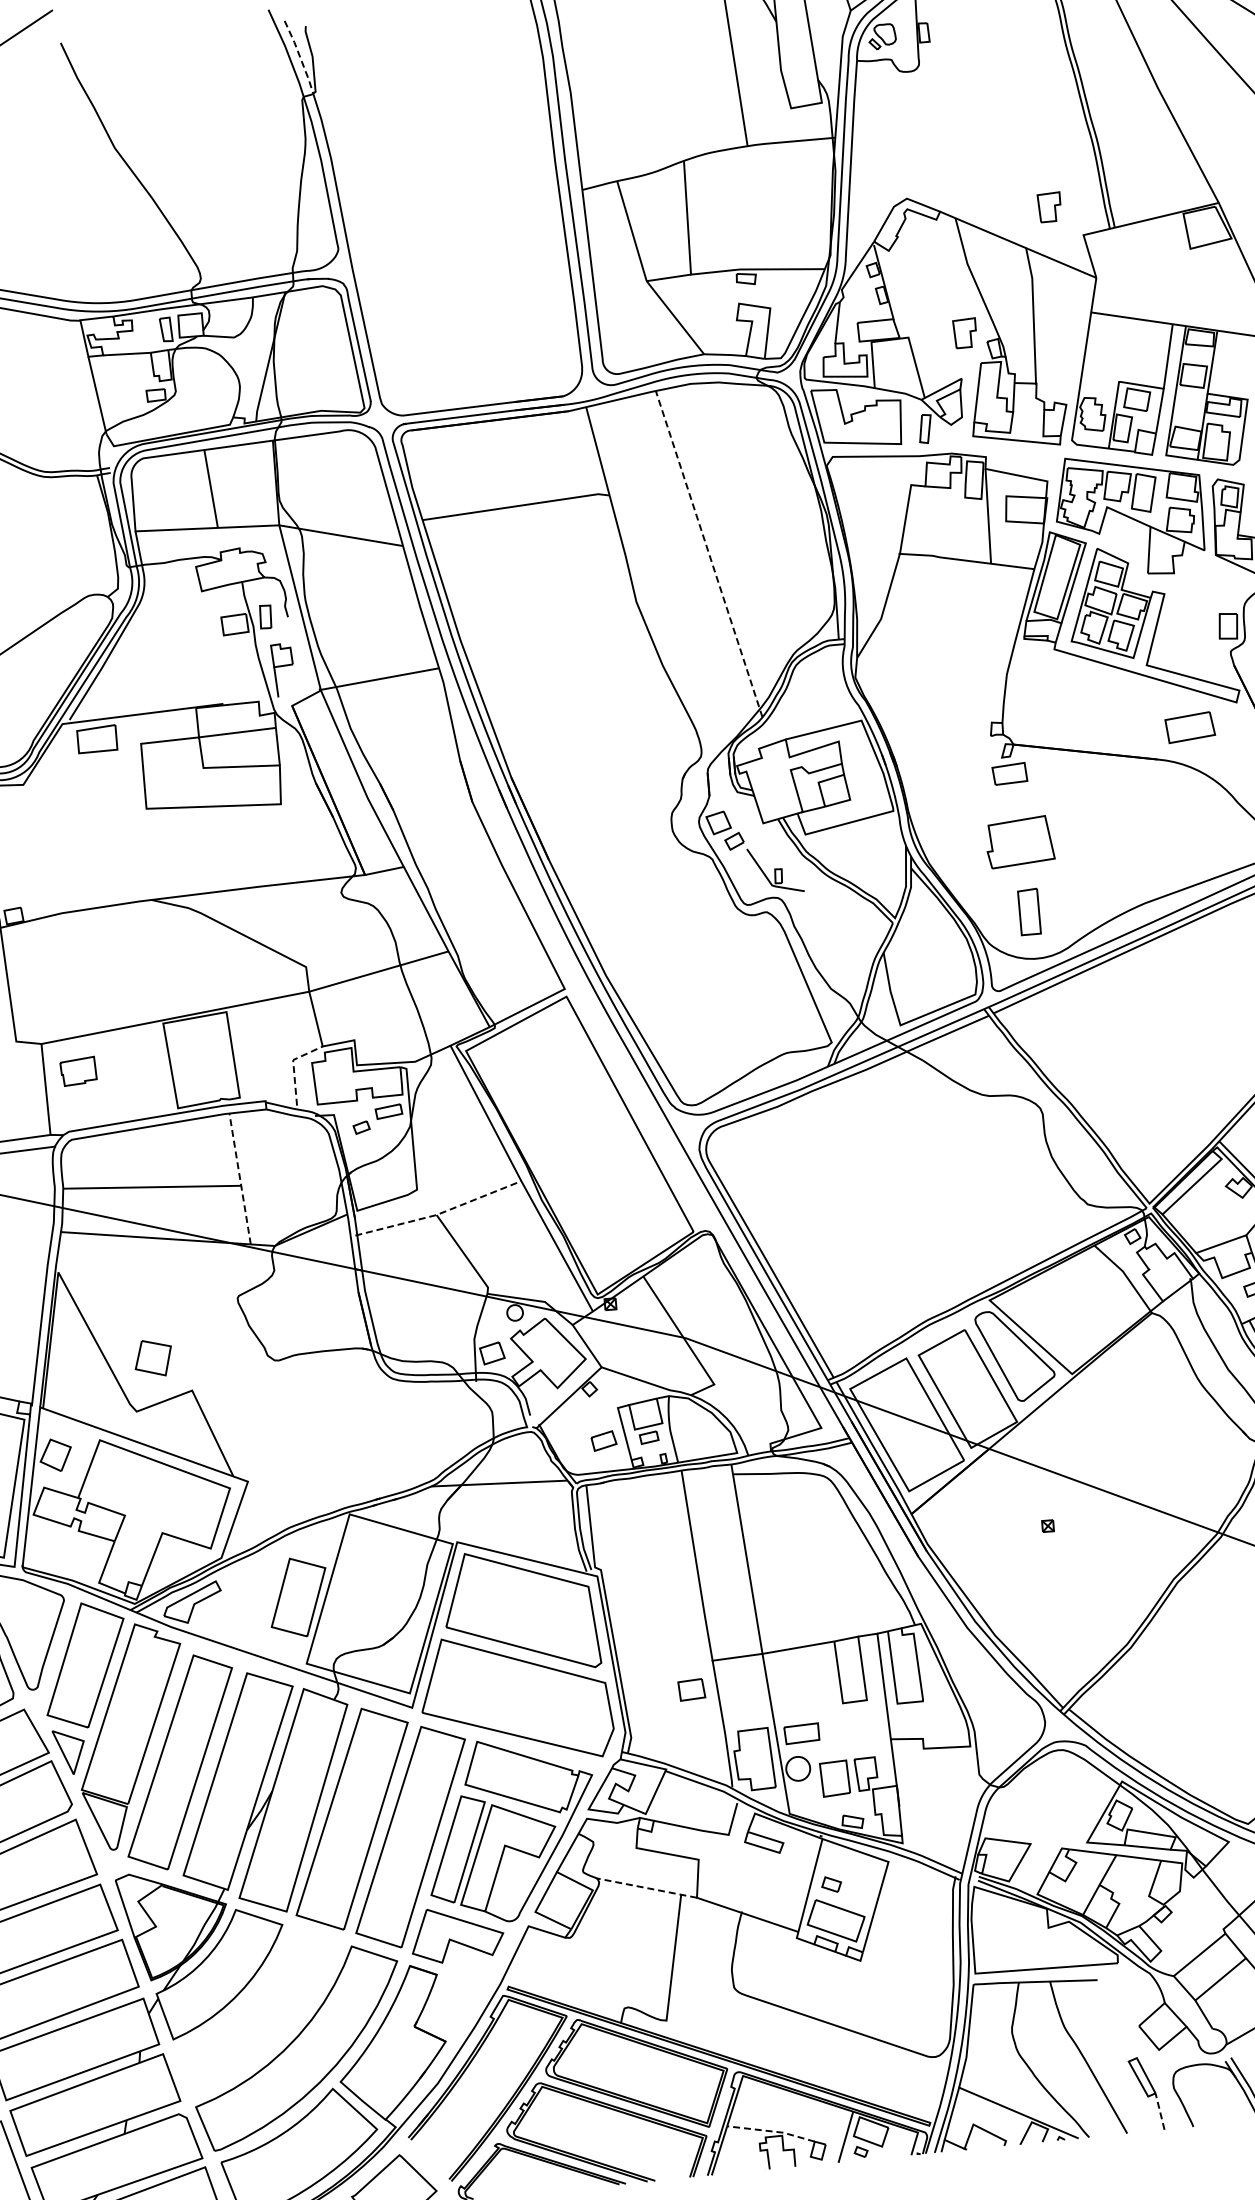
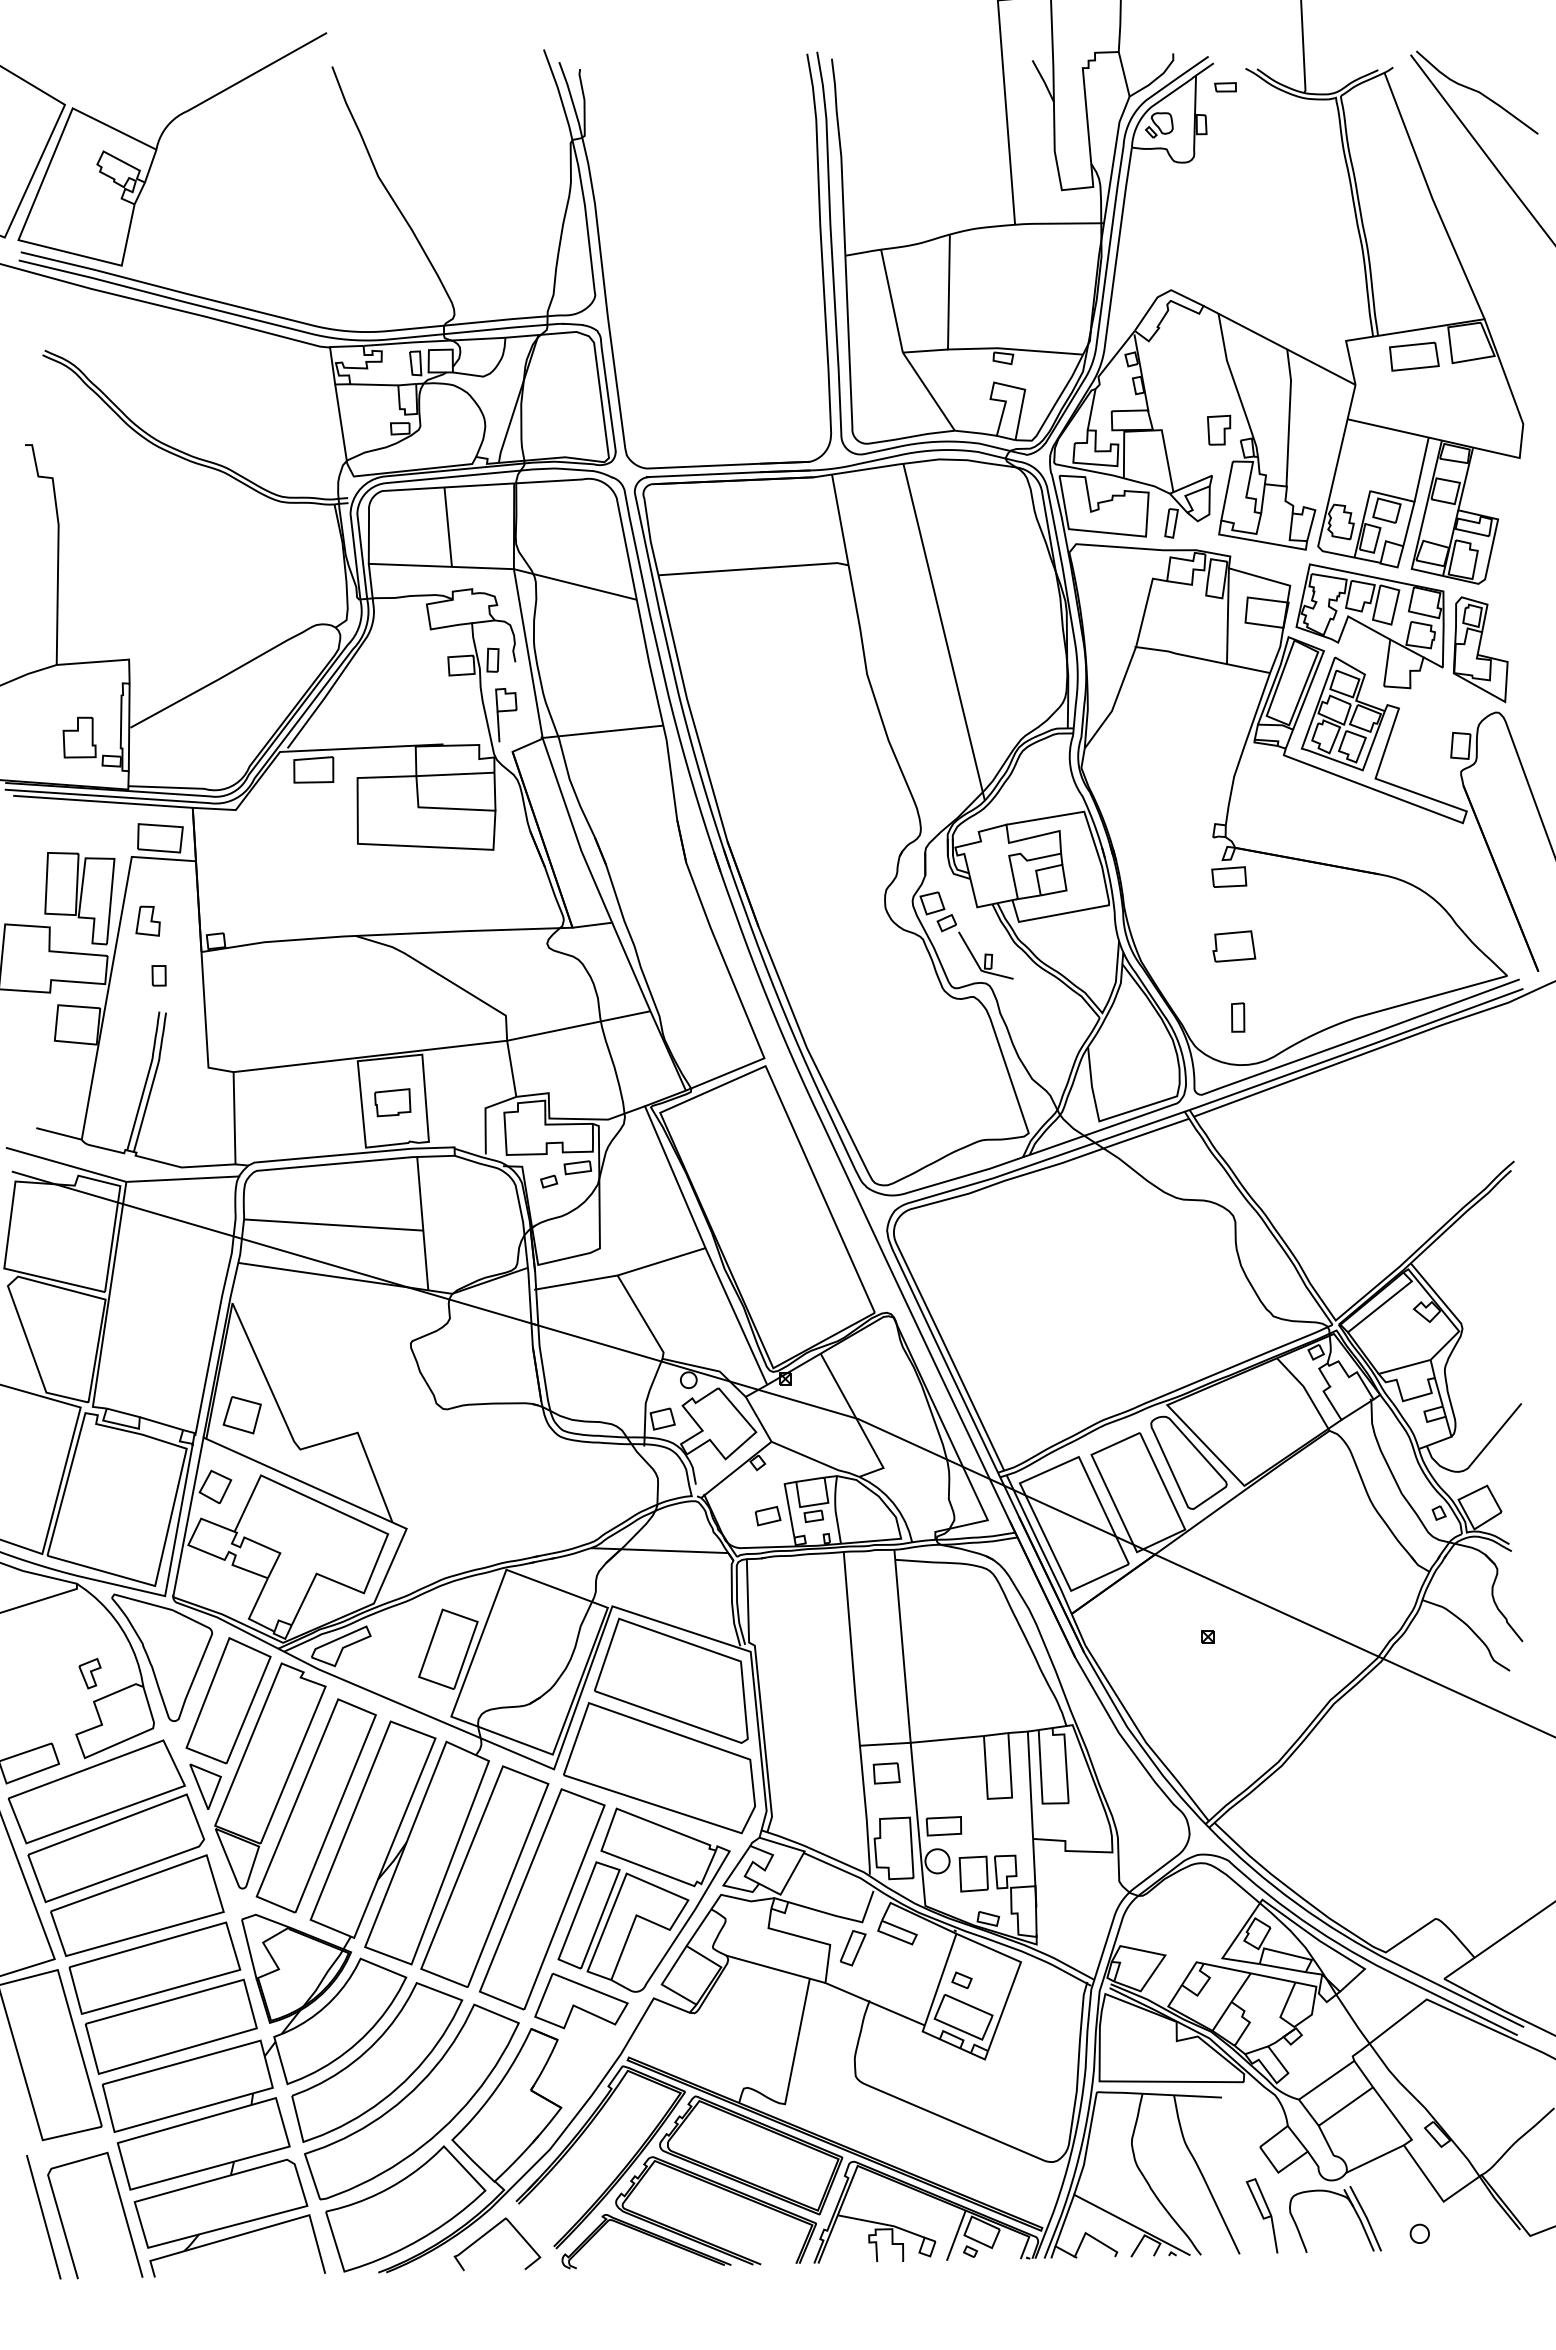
line: (300, 57) -> (572, 100), dashed -> solid
part: (1049, 206) -> (1314, 309), removed
line: (709, 554) -> (944, 632), dashed -> solid
part: (1190, 727) -> (1414, 356), moved
part: (1020, 842) -> (1234, 946), size x0.62
part: (1029, 911) -> (1238, 1017), size x0.62
line: (293, 1066) -> (485, 1114), dashed -> solid
part: (78, 1071) -> (392, 1102), moved
line: (239, 1179) -> (422, 1224), dashed -> solid
line: (439, 1213) -> (620, 1274), dashed -> solid
part: (152, 1358) -> (241, 1415), moved
part: (691, 1689) -> (886, 1773), moved
part: (721, 1861) -> (853, 1948), added
line: (645, 1888) -> (774, 1969), dashed -> solid
part: (260, 2011) -> (377, 2062), added
line: (1160, 2111) -> (1274, 2234), dashed -> solid
line: (772, 2130) -> (882, 2223), dashed -> solid

